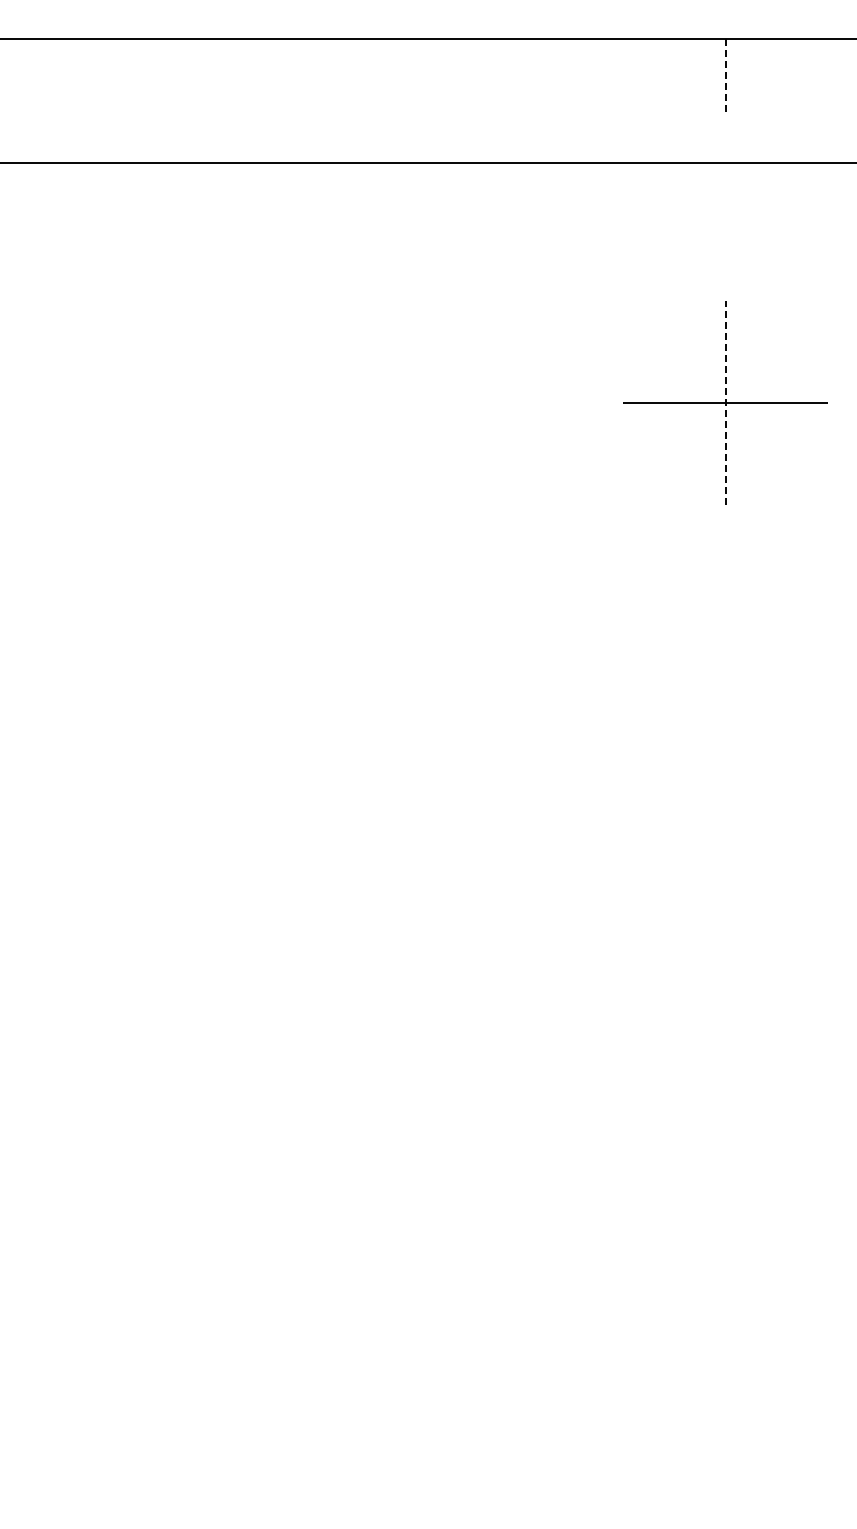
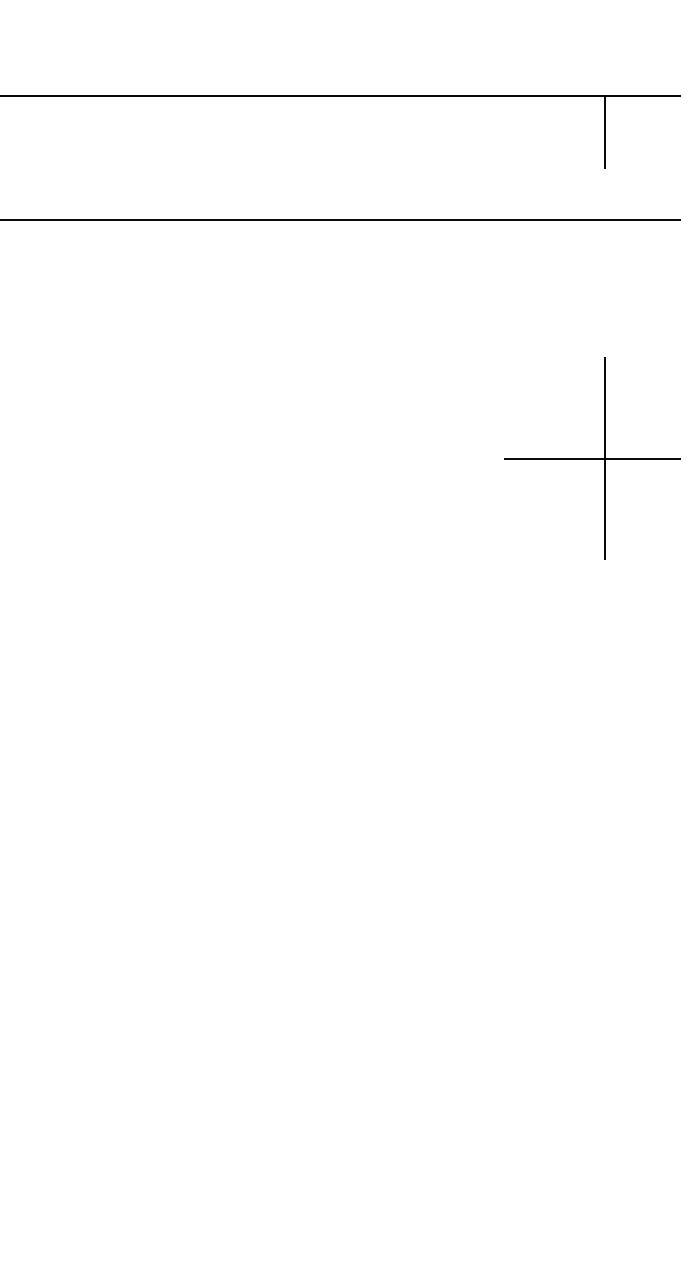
line: (725, 75) -> (605, 132), dashed -> solid
line: (725, 403) -> (605, 459), dashed -> solid

